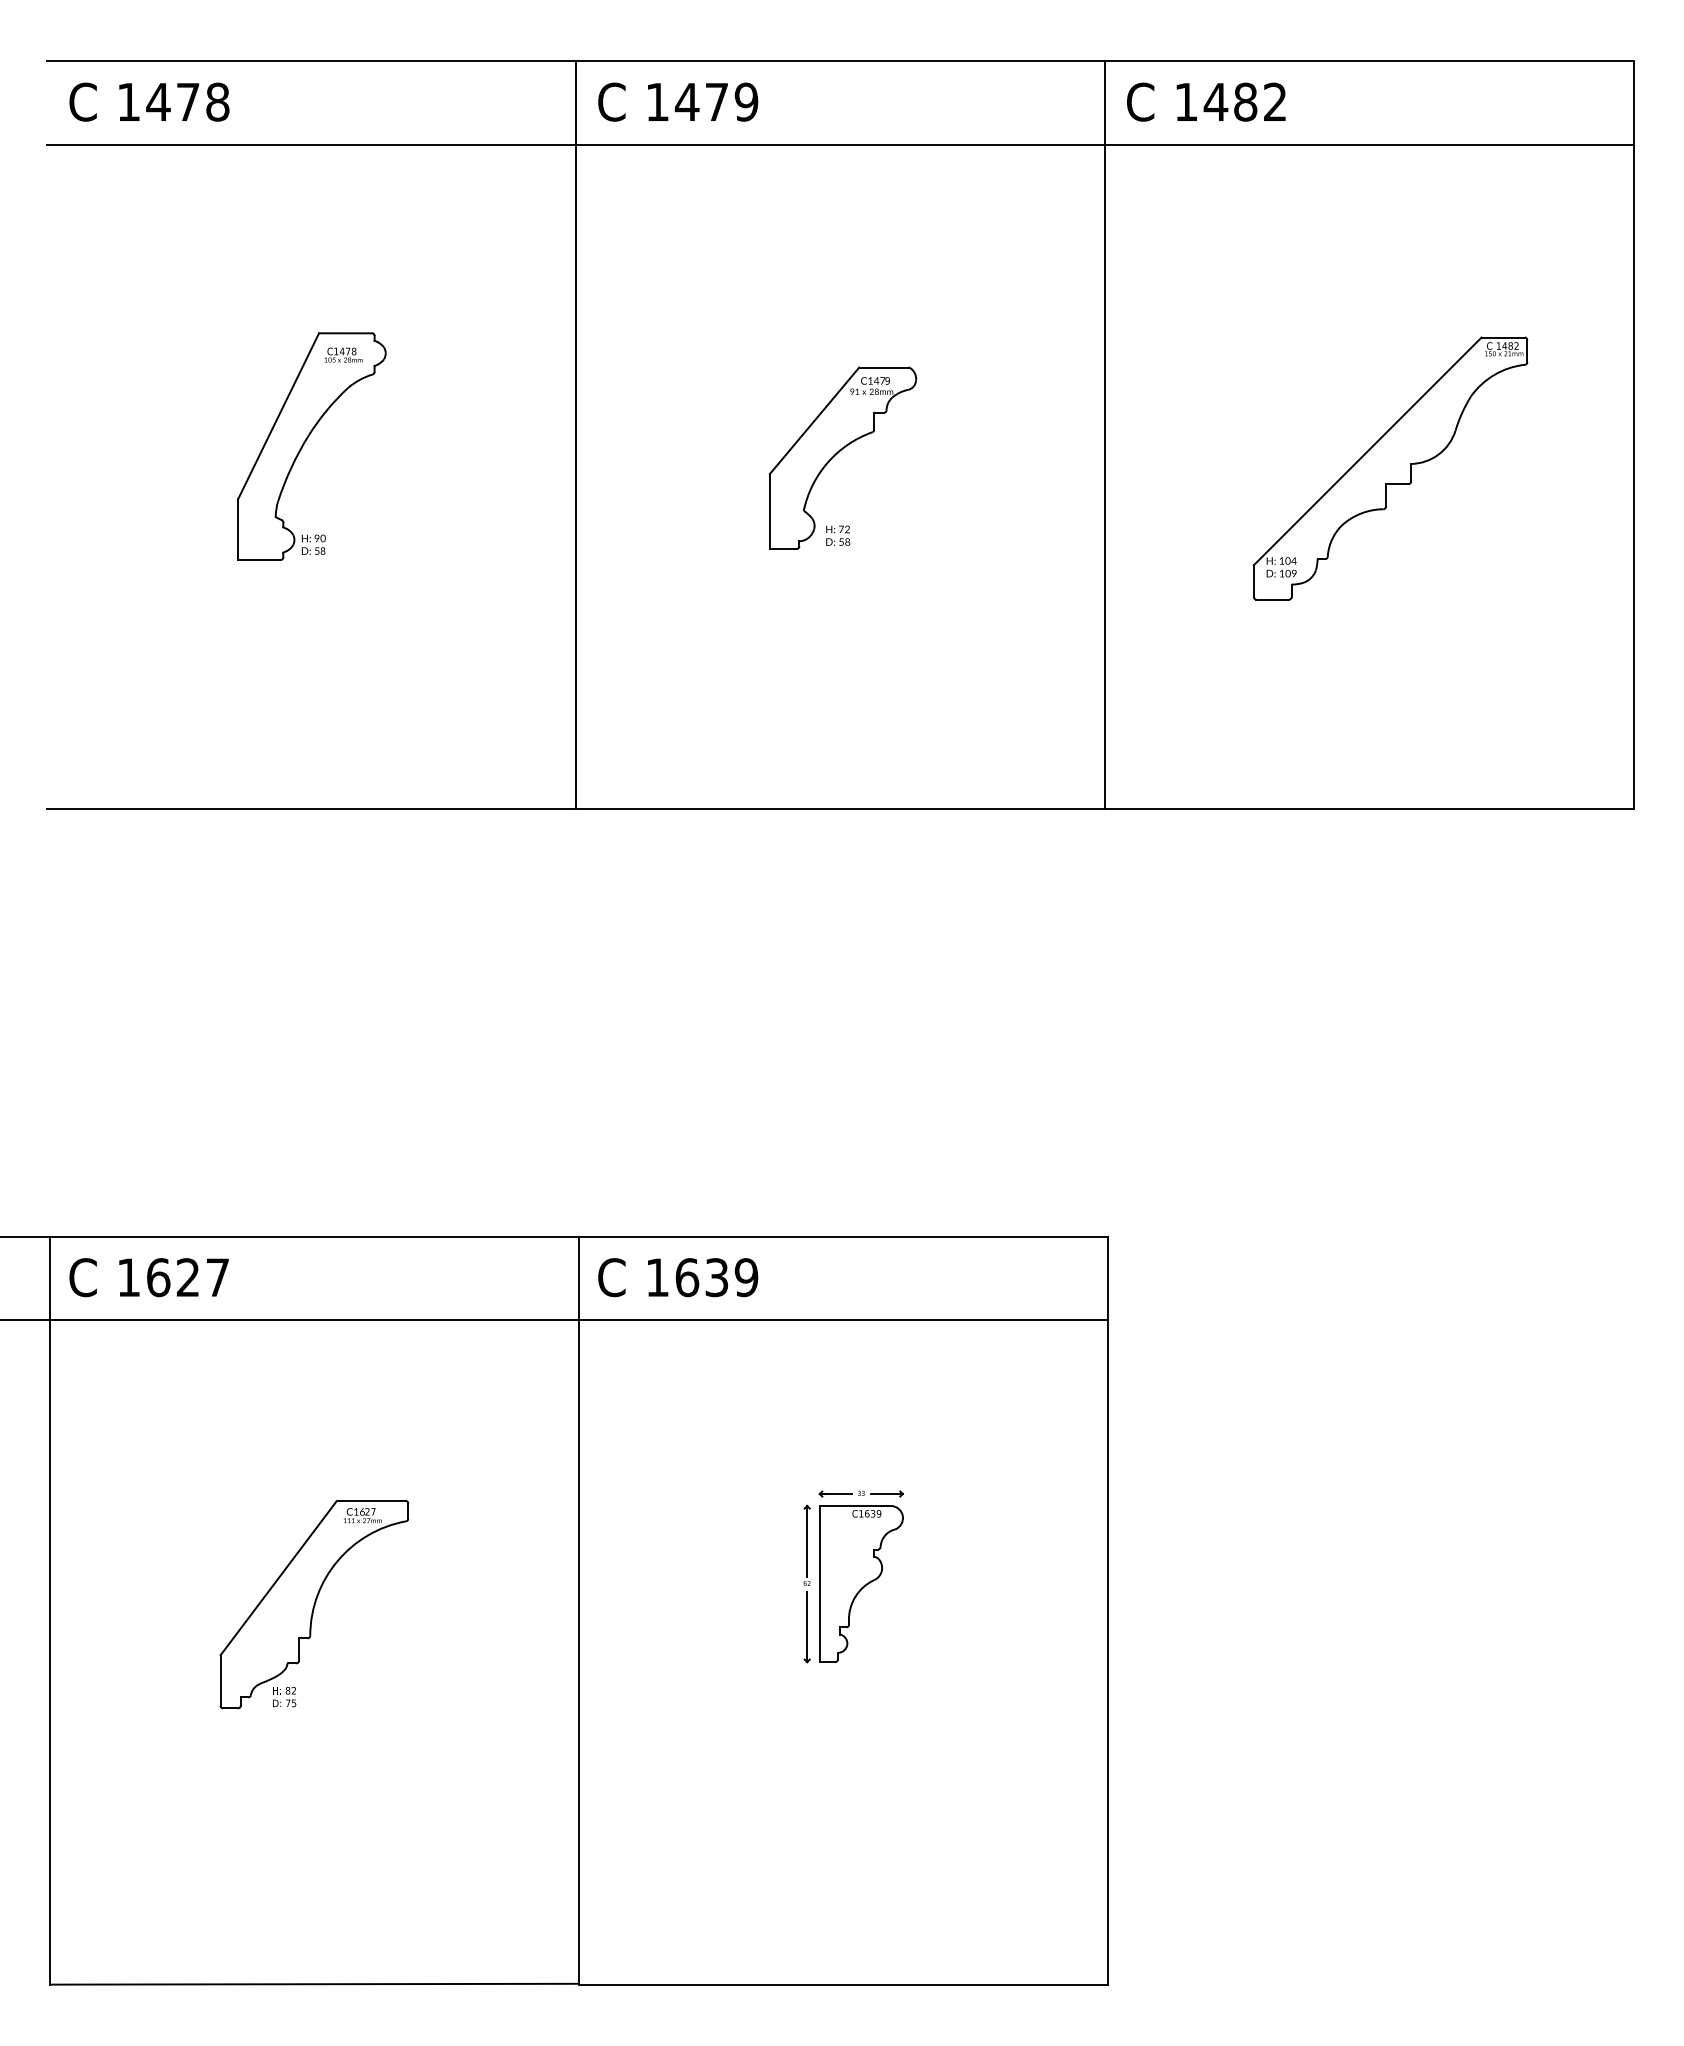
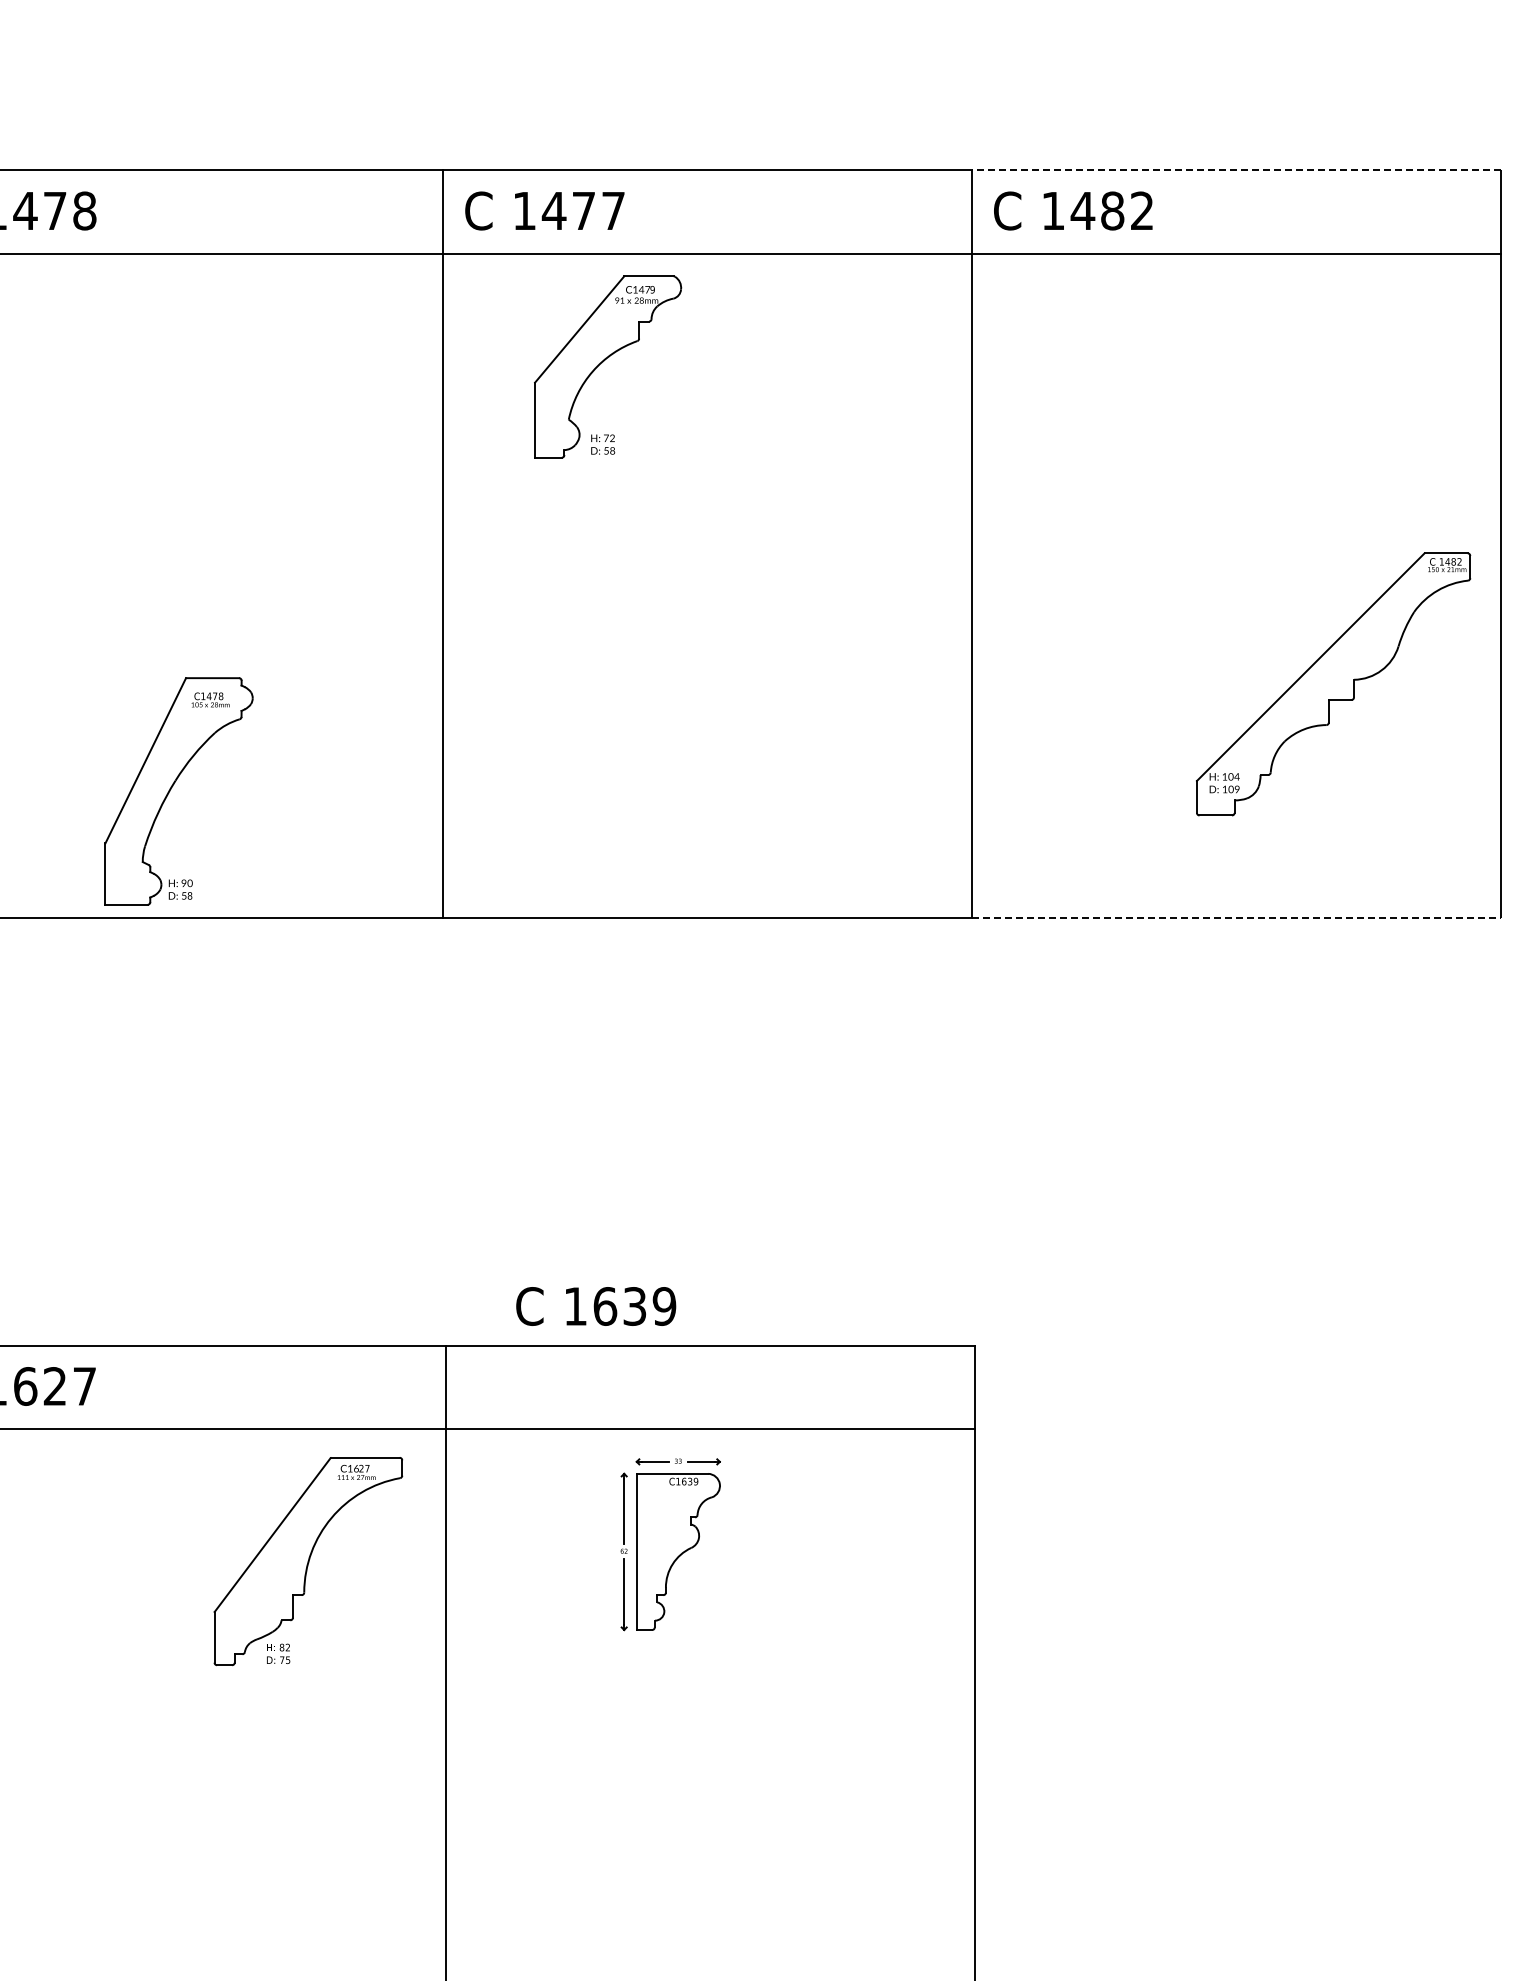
line: (1368, 61) -> (1235, 170), solid -> dashed
text: (746, 101) -> (613, 210), 1479 -> 1477
part: (306, 441) -> (173, 786), moved
part: (839, 452) -> (604, 361), moved
part: (1390, 468) -> (1333, 684), moved
line: (1369, 809) -> (1236, 918), solid -> dashed
text: (678, 1277) -> (596, 1306), moved
part: (853, 1576) -> (670, 1544), moved
part: (314, 1604) -> (308, 1561), moved

